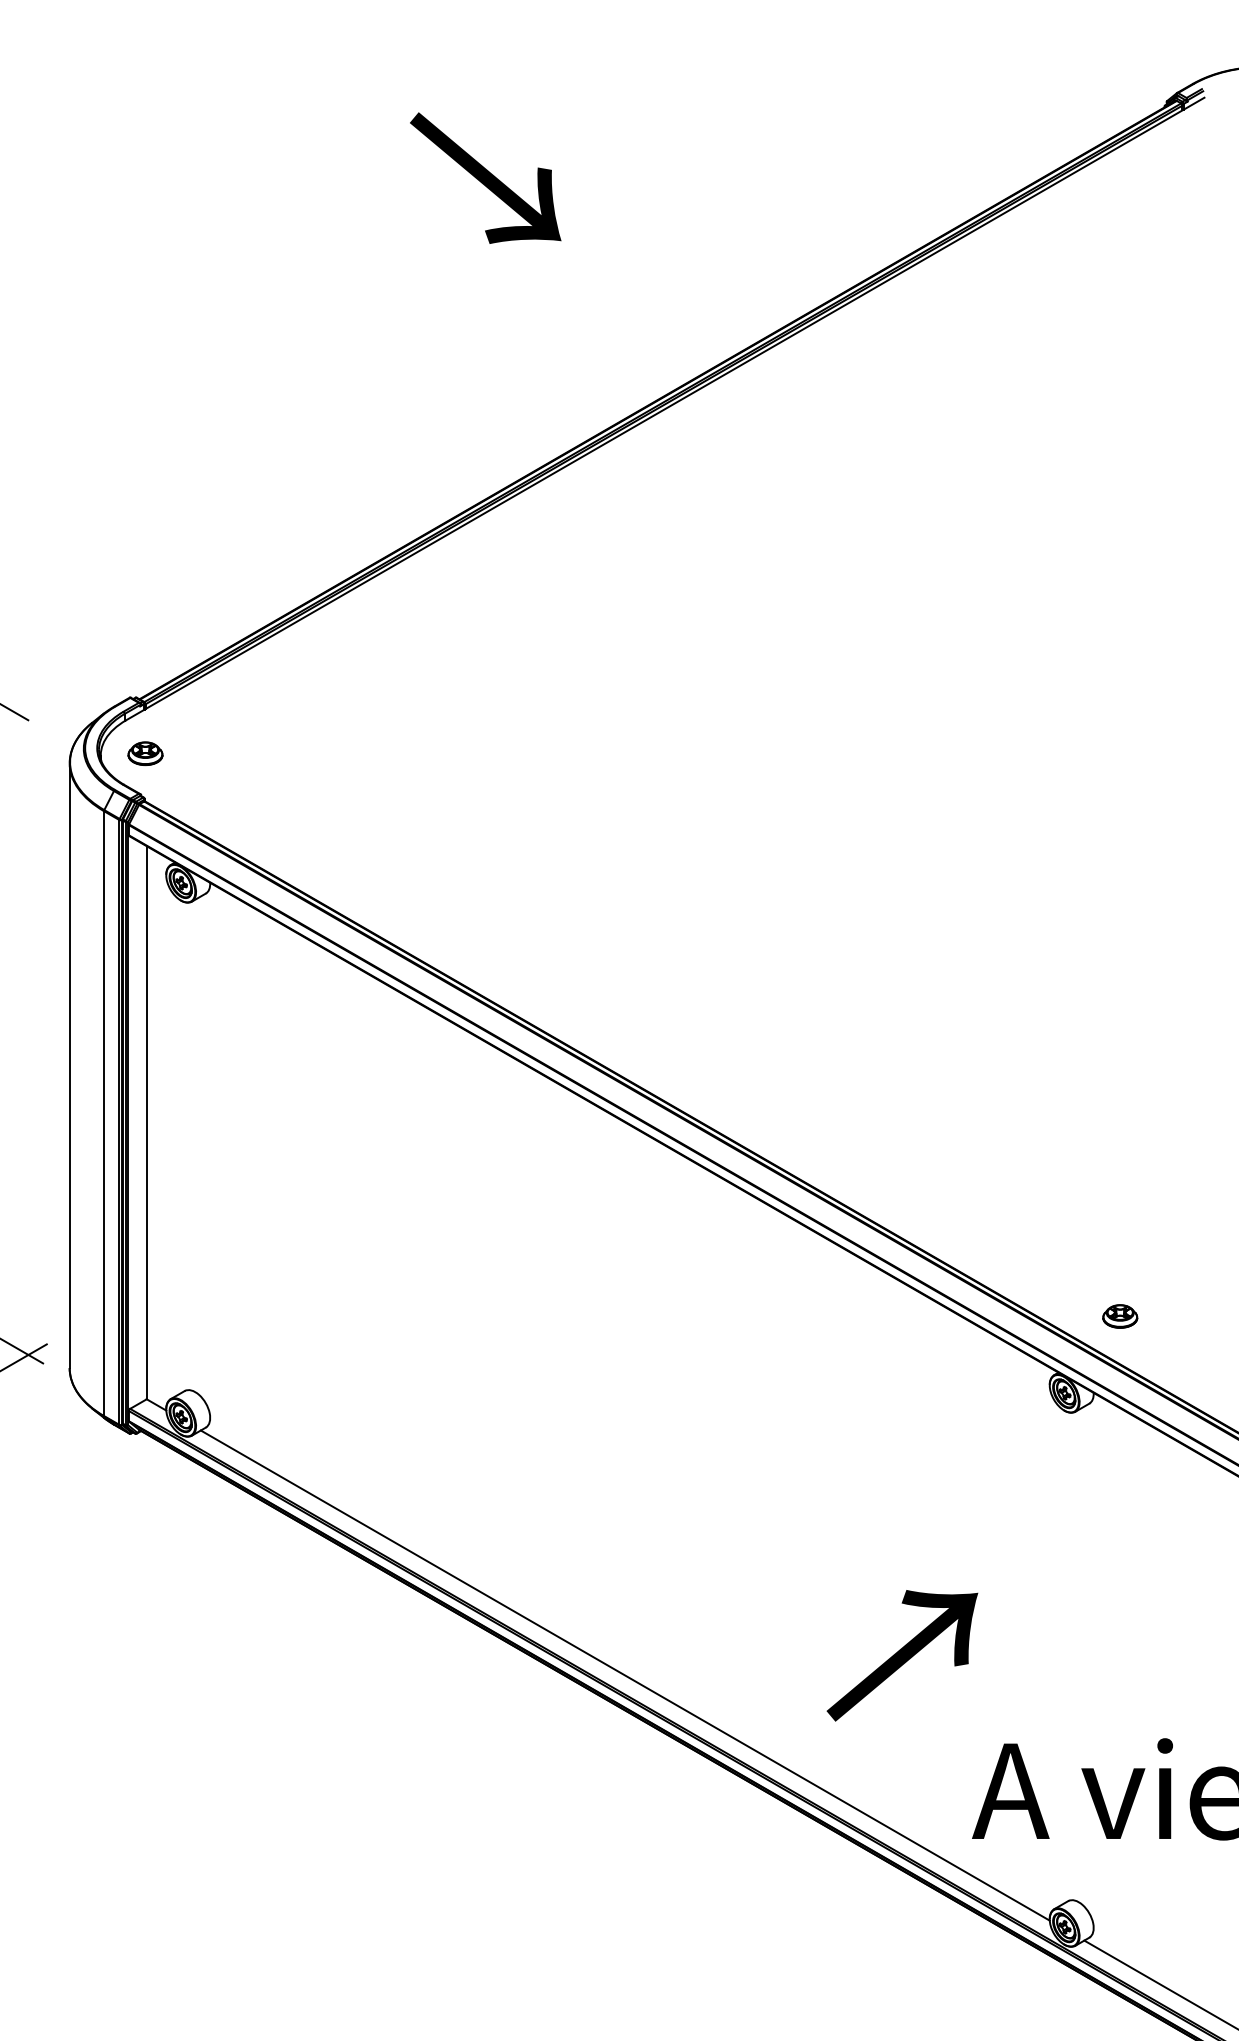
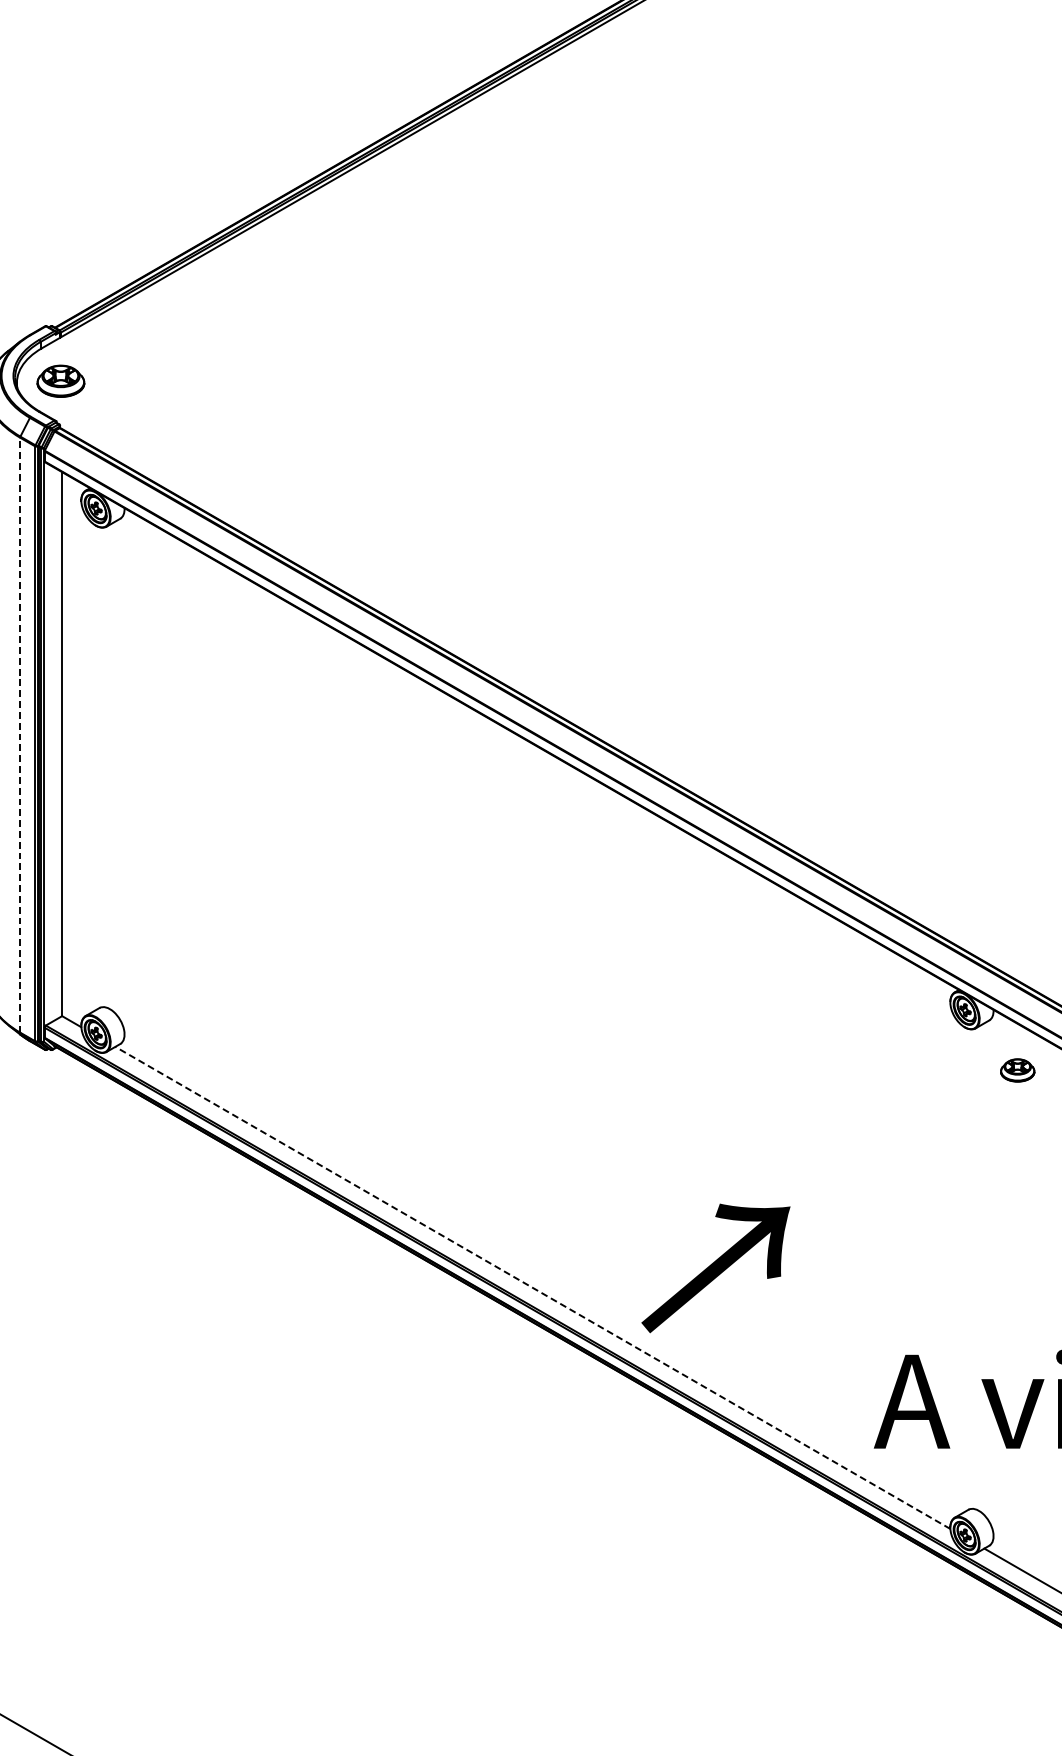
part: (145, 753) -> (60, 380), size x1.4
line: (104, 1113) -> (20, 735), solid -> dashed
part: (1120, 1316) -> (1017, 1070), moved
text: (902, 1655) -> (716, 1268), moved
line: (624, 1675) -> (532, 1287), solid -> dashed

